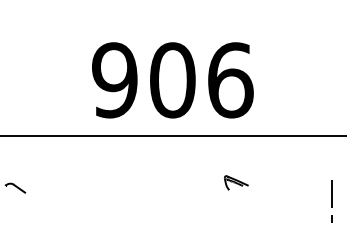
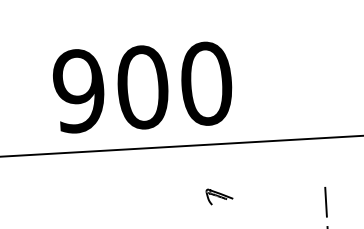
text: (230, 80) -> (206, 83), 906 -> 900

